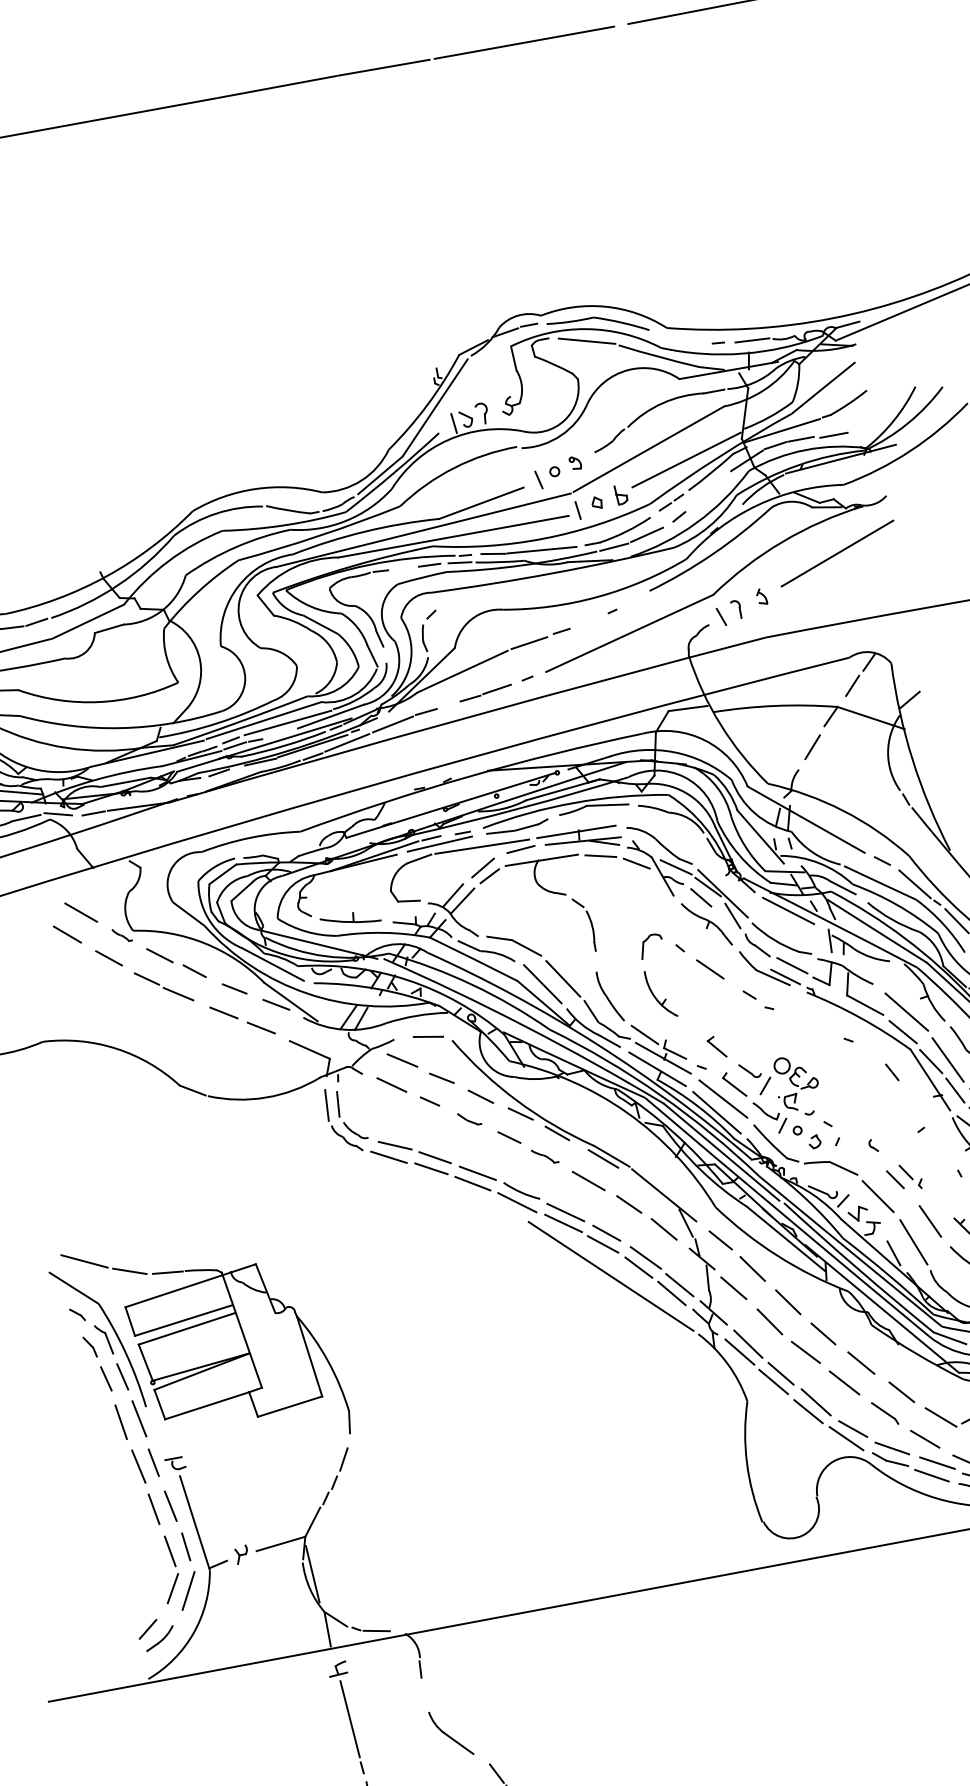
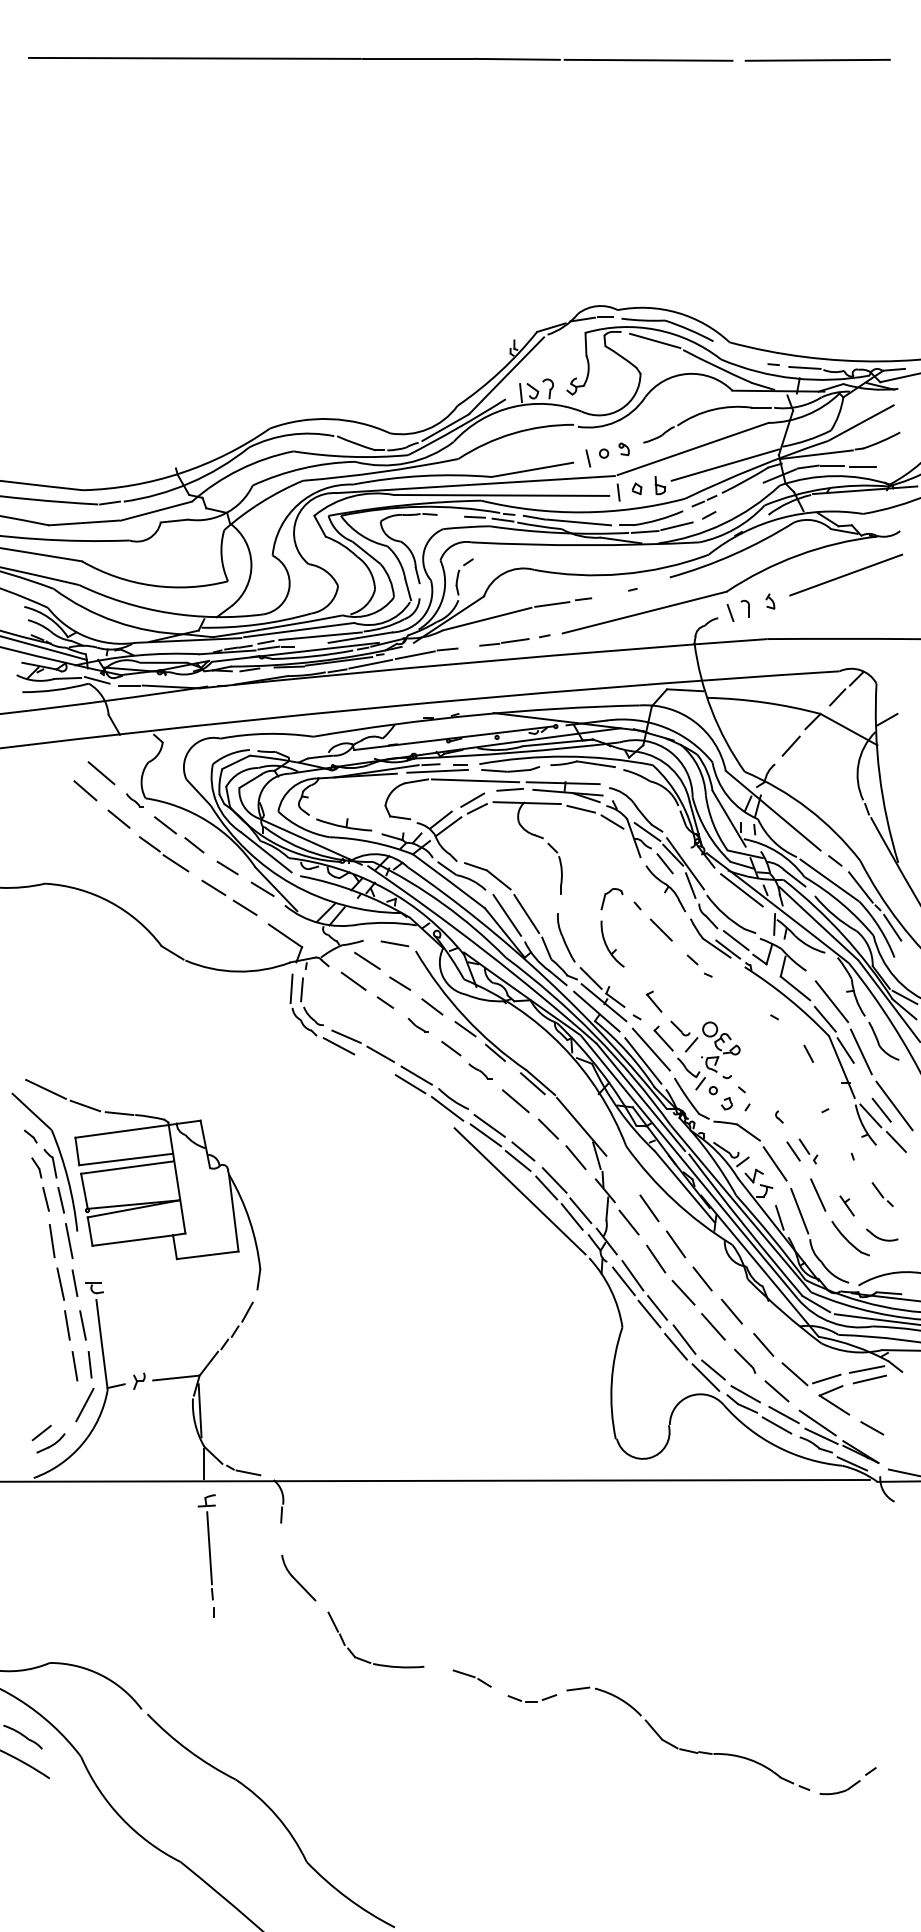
line: (954, 1090) -> (862, 1080), removed
line: (431, 1168) -> (375, 1063), removed
line: (719, 1241) -> (624, 1177), removed
line: (173, 1588) -> (71, 1400), removed

